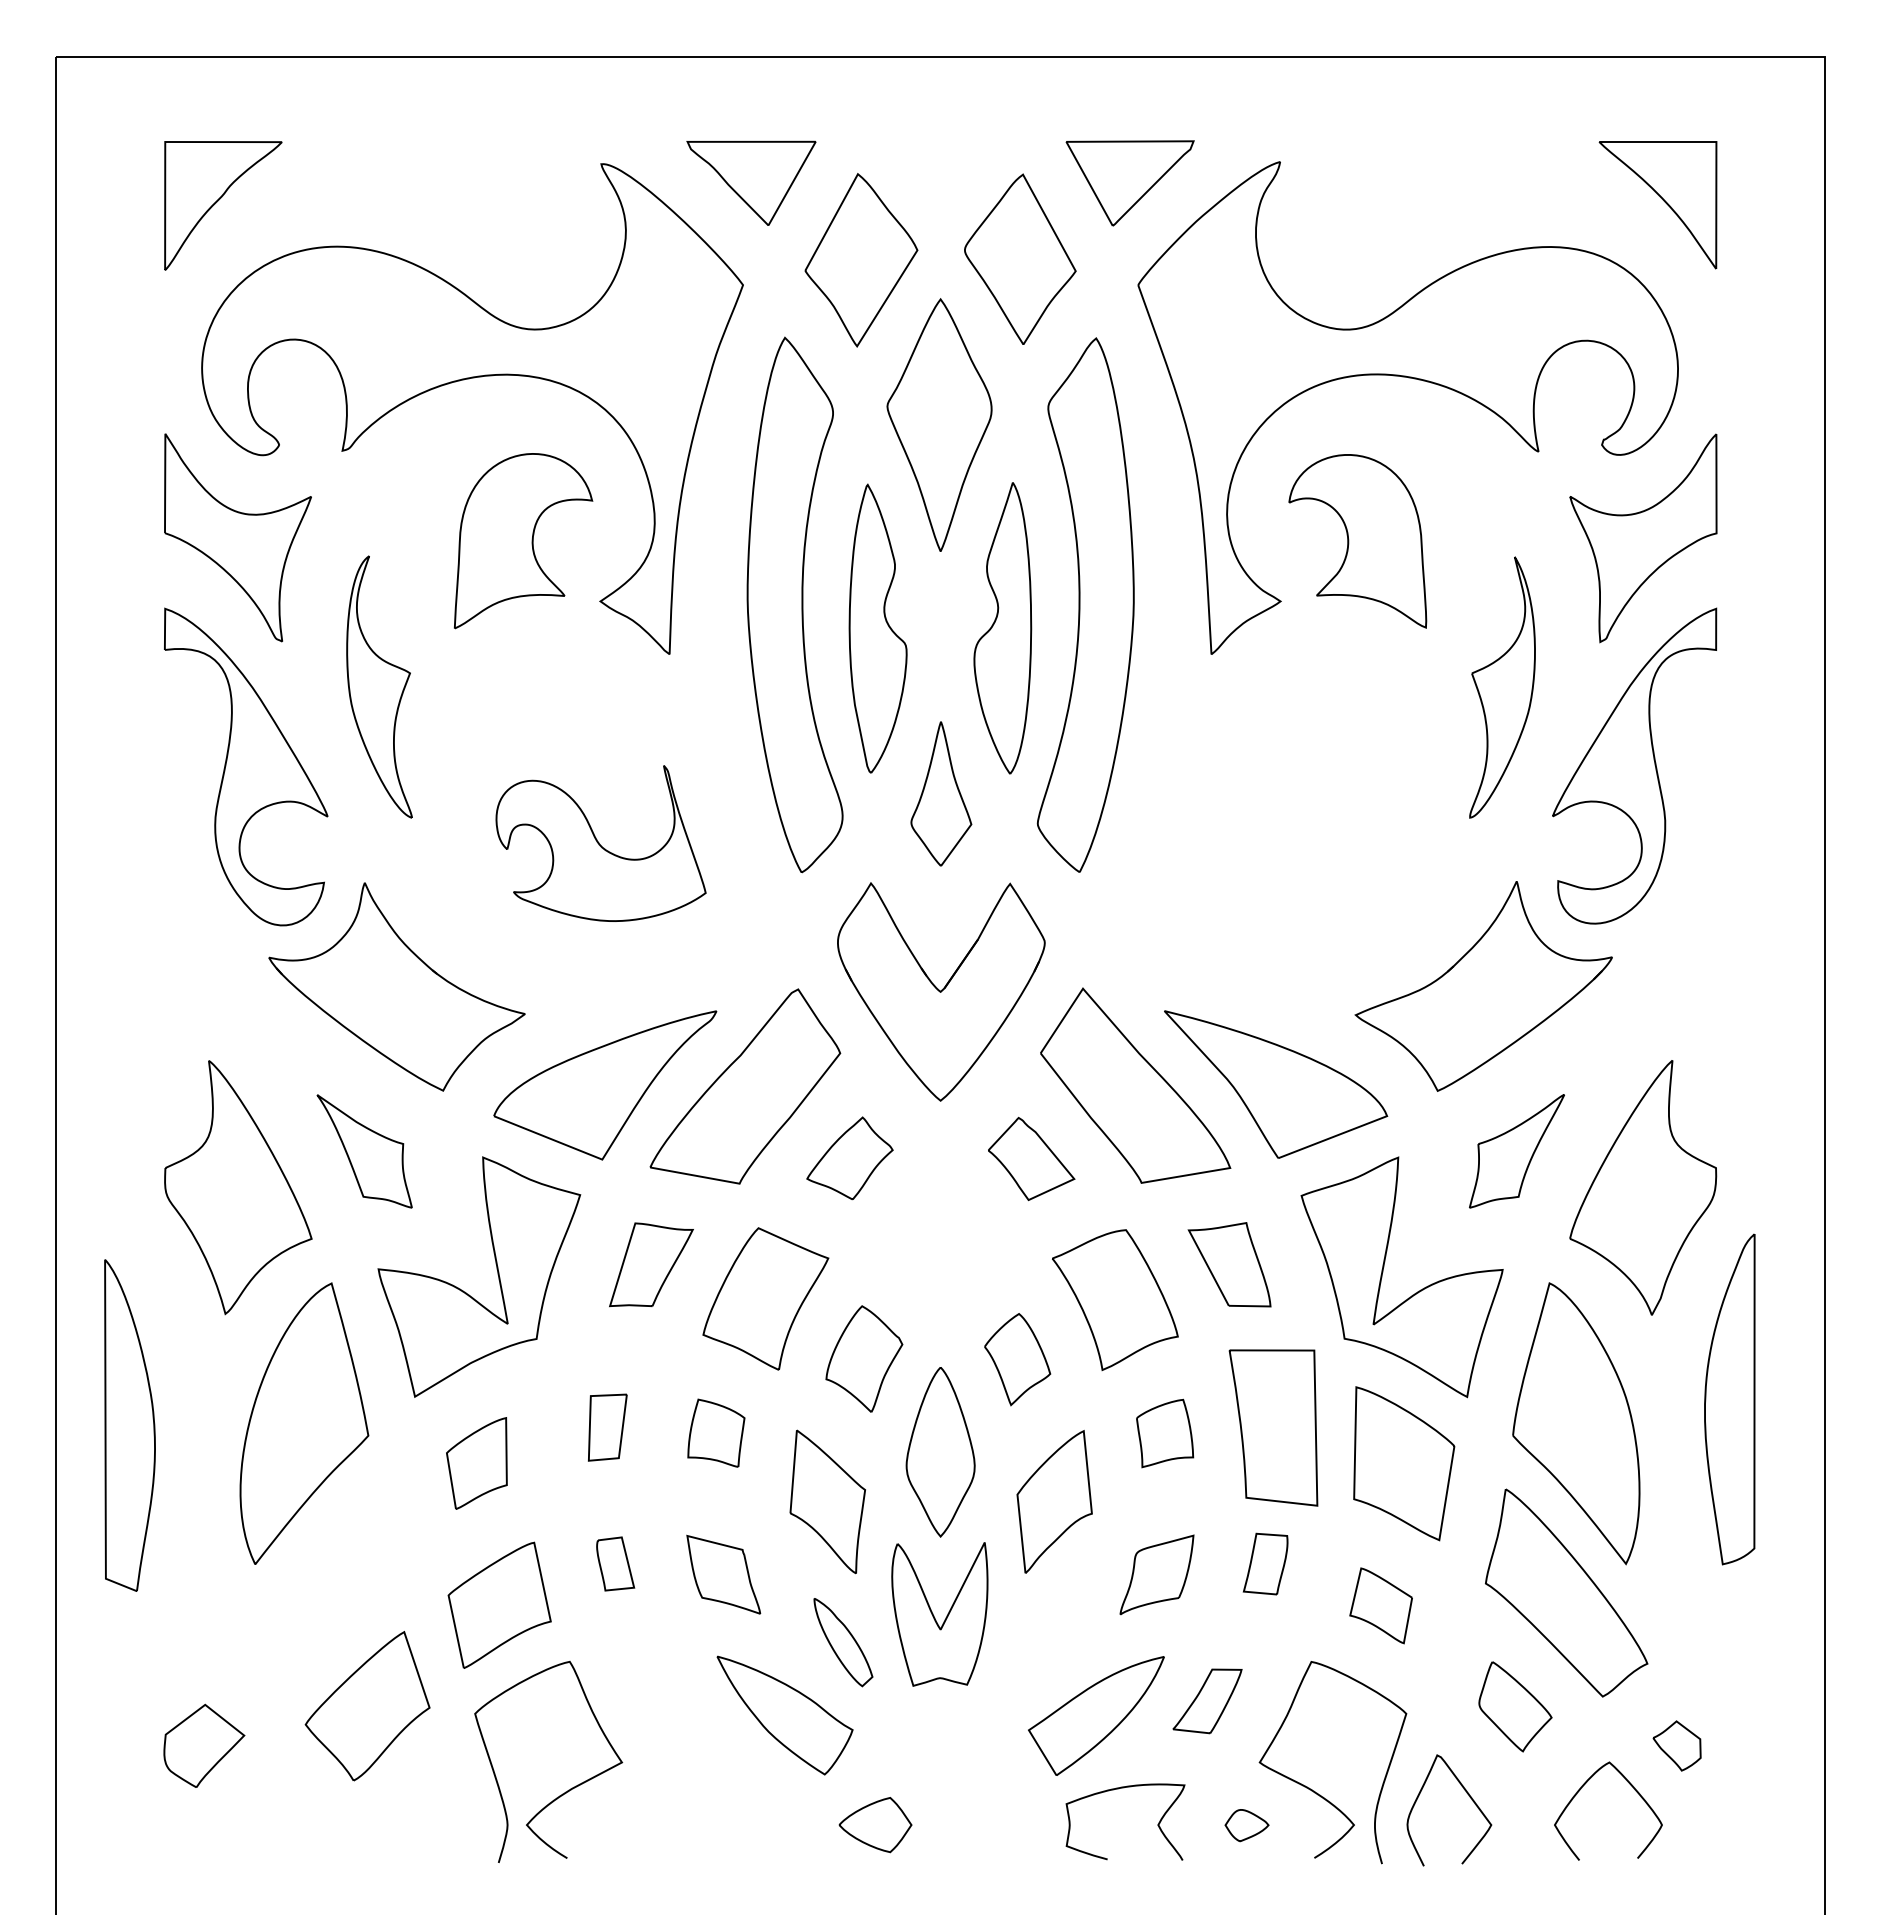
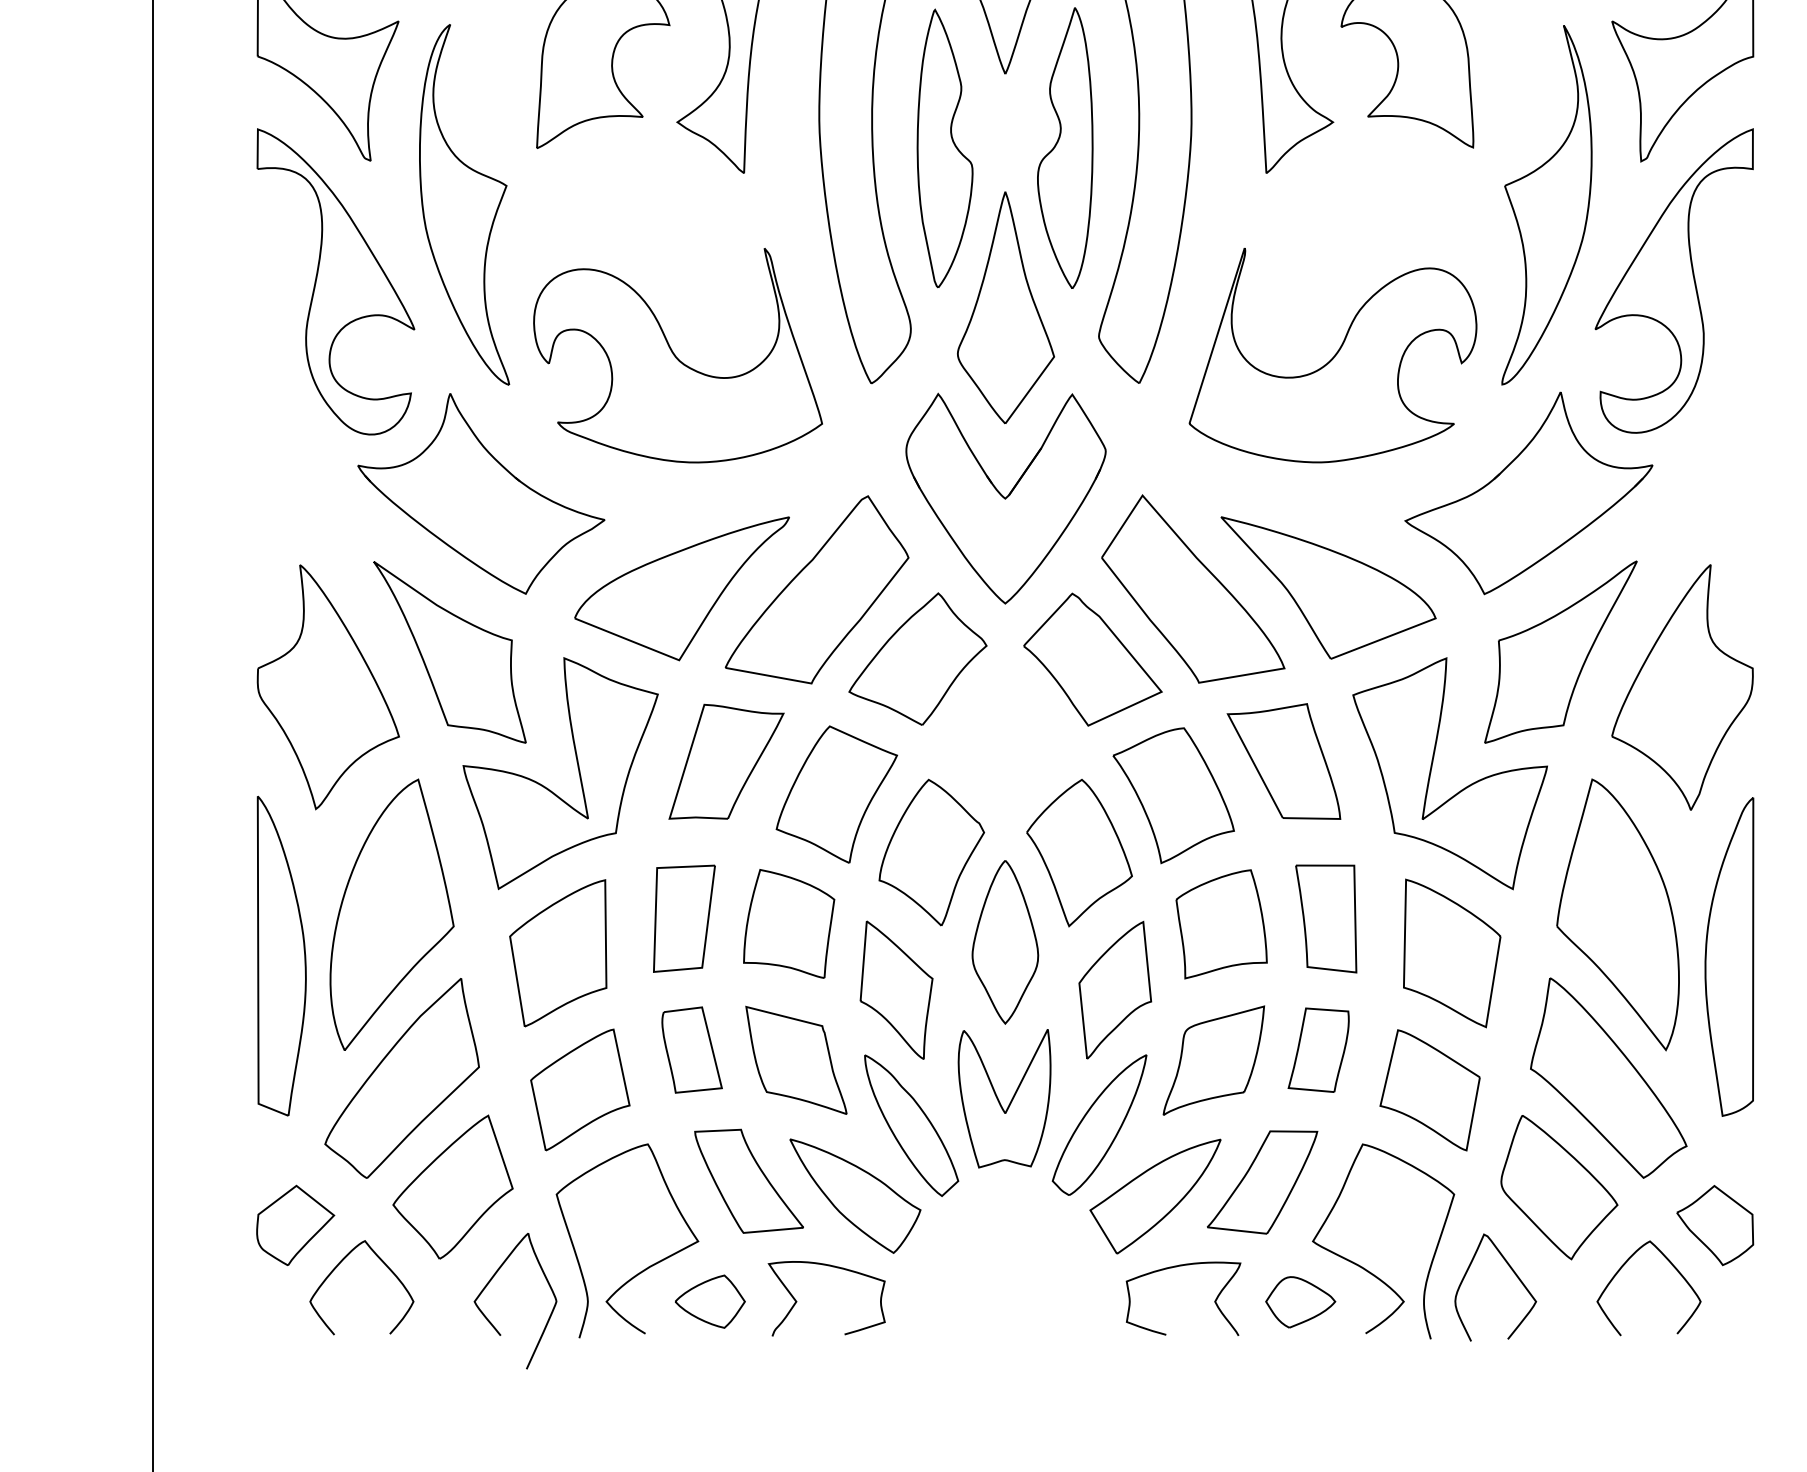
part: (379, 686) -> (464, 204), size x1.43
part: (1502, 687) -> (1546, 205), size x1.43
part: (941, 793) -> (1006, 307), size x1.67
part: (600, 843) -> (677, 355), size x1.43
part: (1280, 843) -> (1332, 355), added
part: (364, 1151) -> (450, 652), size x1.67
part: (1516, 1151) -> (1560, 652), size x1.67
part: (849, 1158) -> (917, 659), size x1.67
part: (1031, 1158) -> (1092, 659), size x1.67
part: (651, 1264) -> (726, 761), size x1.43
part: (1229, 1264) -> (1283, 761), size x1.43
part: (864, 1358) -> (931, 852), size x1.43
part: (1017, 1359) -> (1079, 852), size x1.67
part: (1729, 1399) -> (1729, 957), moved
part: (129, 1425) -> (281, 956), moved
part: (607, 1427) -> (684, 918), size x1.67
part: (1273, 1427) -> (1326, 918), size x0.71
part: (716, 1433) -> (789, 924), size x1.67
part: (1164, 1433) -> (1221, 924), size x1.67
part: (476, 1463) -> (557, 953), size x1.67
part: (615, 1563) -> (691, 1049), size x1.67
part: (1265, 1563) -> (1318, 1049), size x1.43
part: (723, 1574) -> (796, 1060), size x1.43
part: (1156, 1574) -> (1213, 1060), size x1.43
part: (314, 1593) -> (401, 1078), added
part: (1380, 1605) -> (1429, 1090), size x1.67
part: (1038, 1641) -> (1099, 1124), added
part: (843, 1642) -> (911, 1125), size x1.67
part: (674, 1699) -> (748, 1180), added
part: (1207, 1701) -> (1262, 1182), size x1.67
part: (1515, 1706) -> (1559, 1187), size x1.67
part: (1676, 1745) -> (1714, 1225), size x1.67
curve: (249, 1787) -> (339, 1265), added
curve: (407, 1803) -> (491, 1280), added
curve: (724, 1824) -> (797, 1301), added
part: (875, 1825) -> (710, 1302), moved
part: (1246, 1825) -> (1300, 1302), size x1.67

